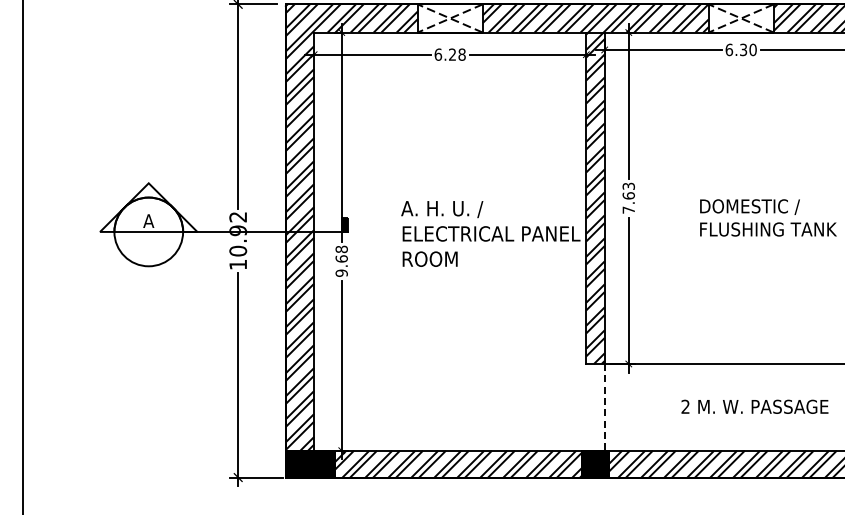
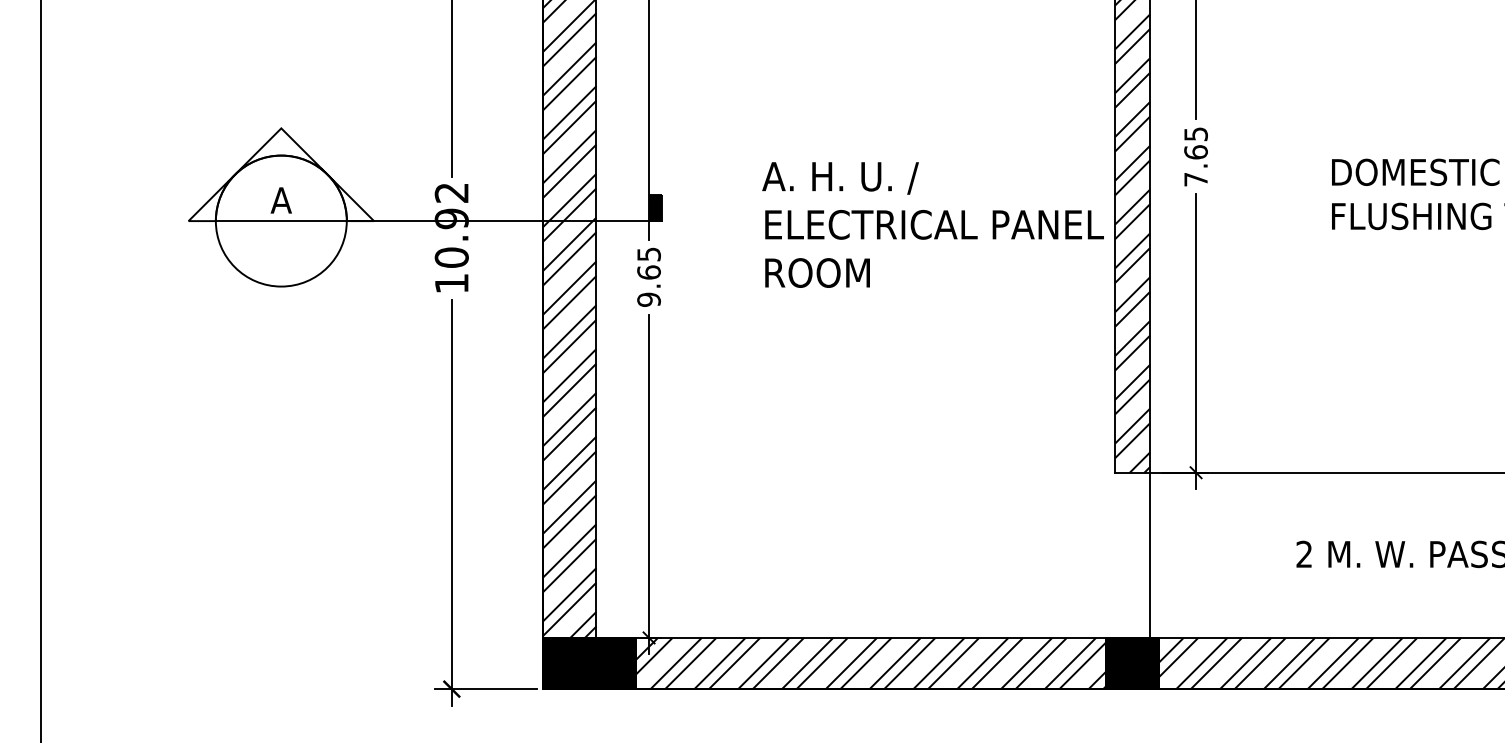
text: (628, 185) -> (1195, 132), 7.63 -> 7.65
text: (341, 249) -> (648, 254), 9.68 -> 9.65
line: (604, 407) -> (1149, 555), dashed -> solid

